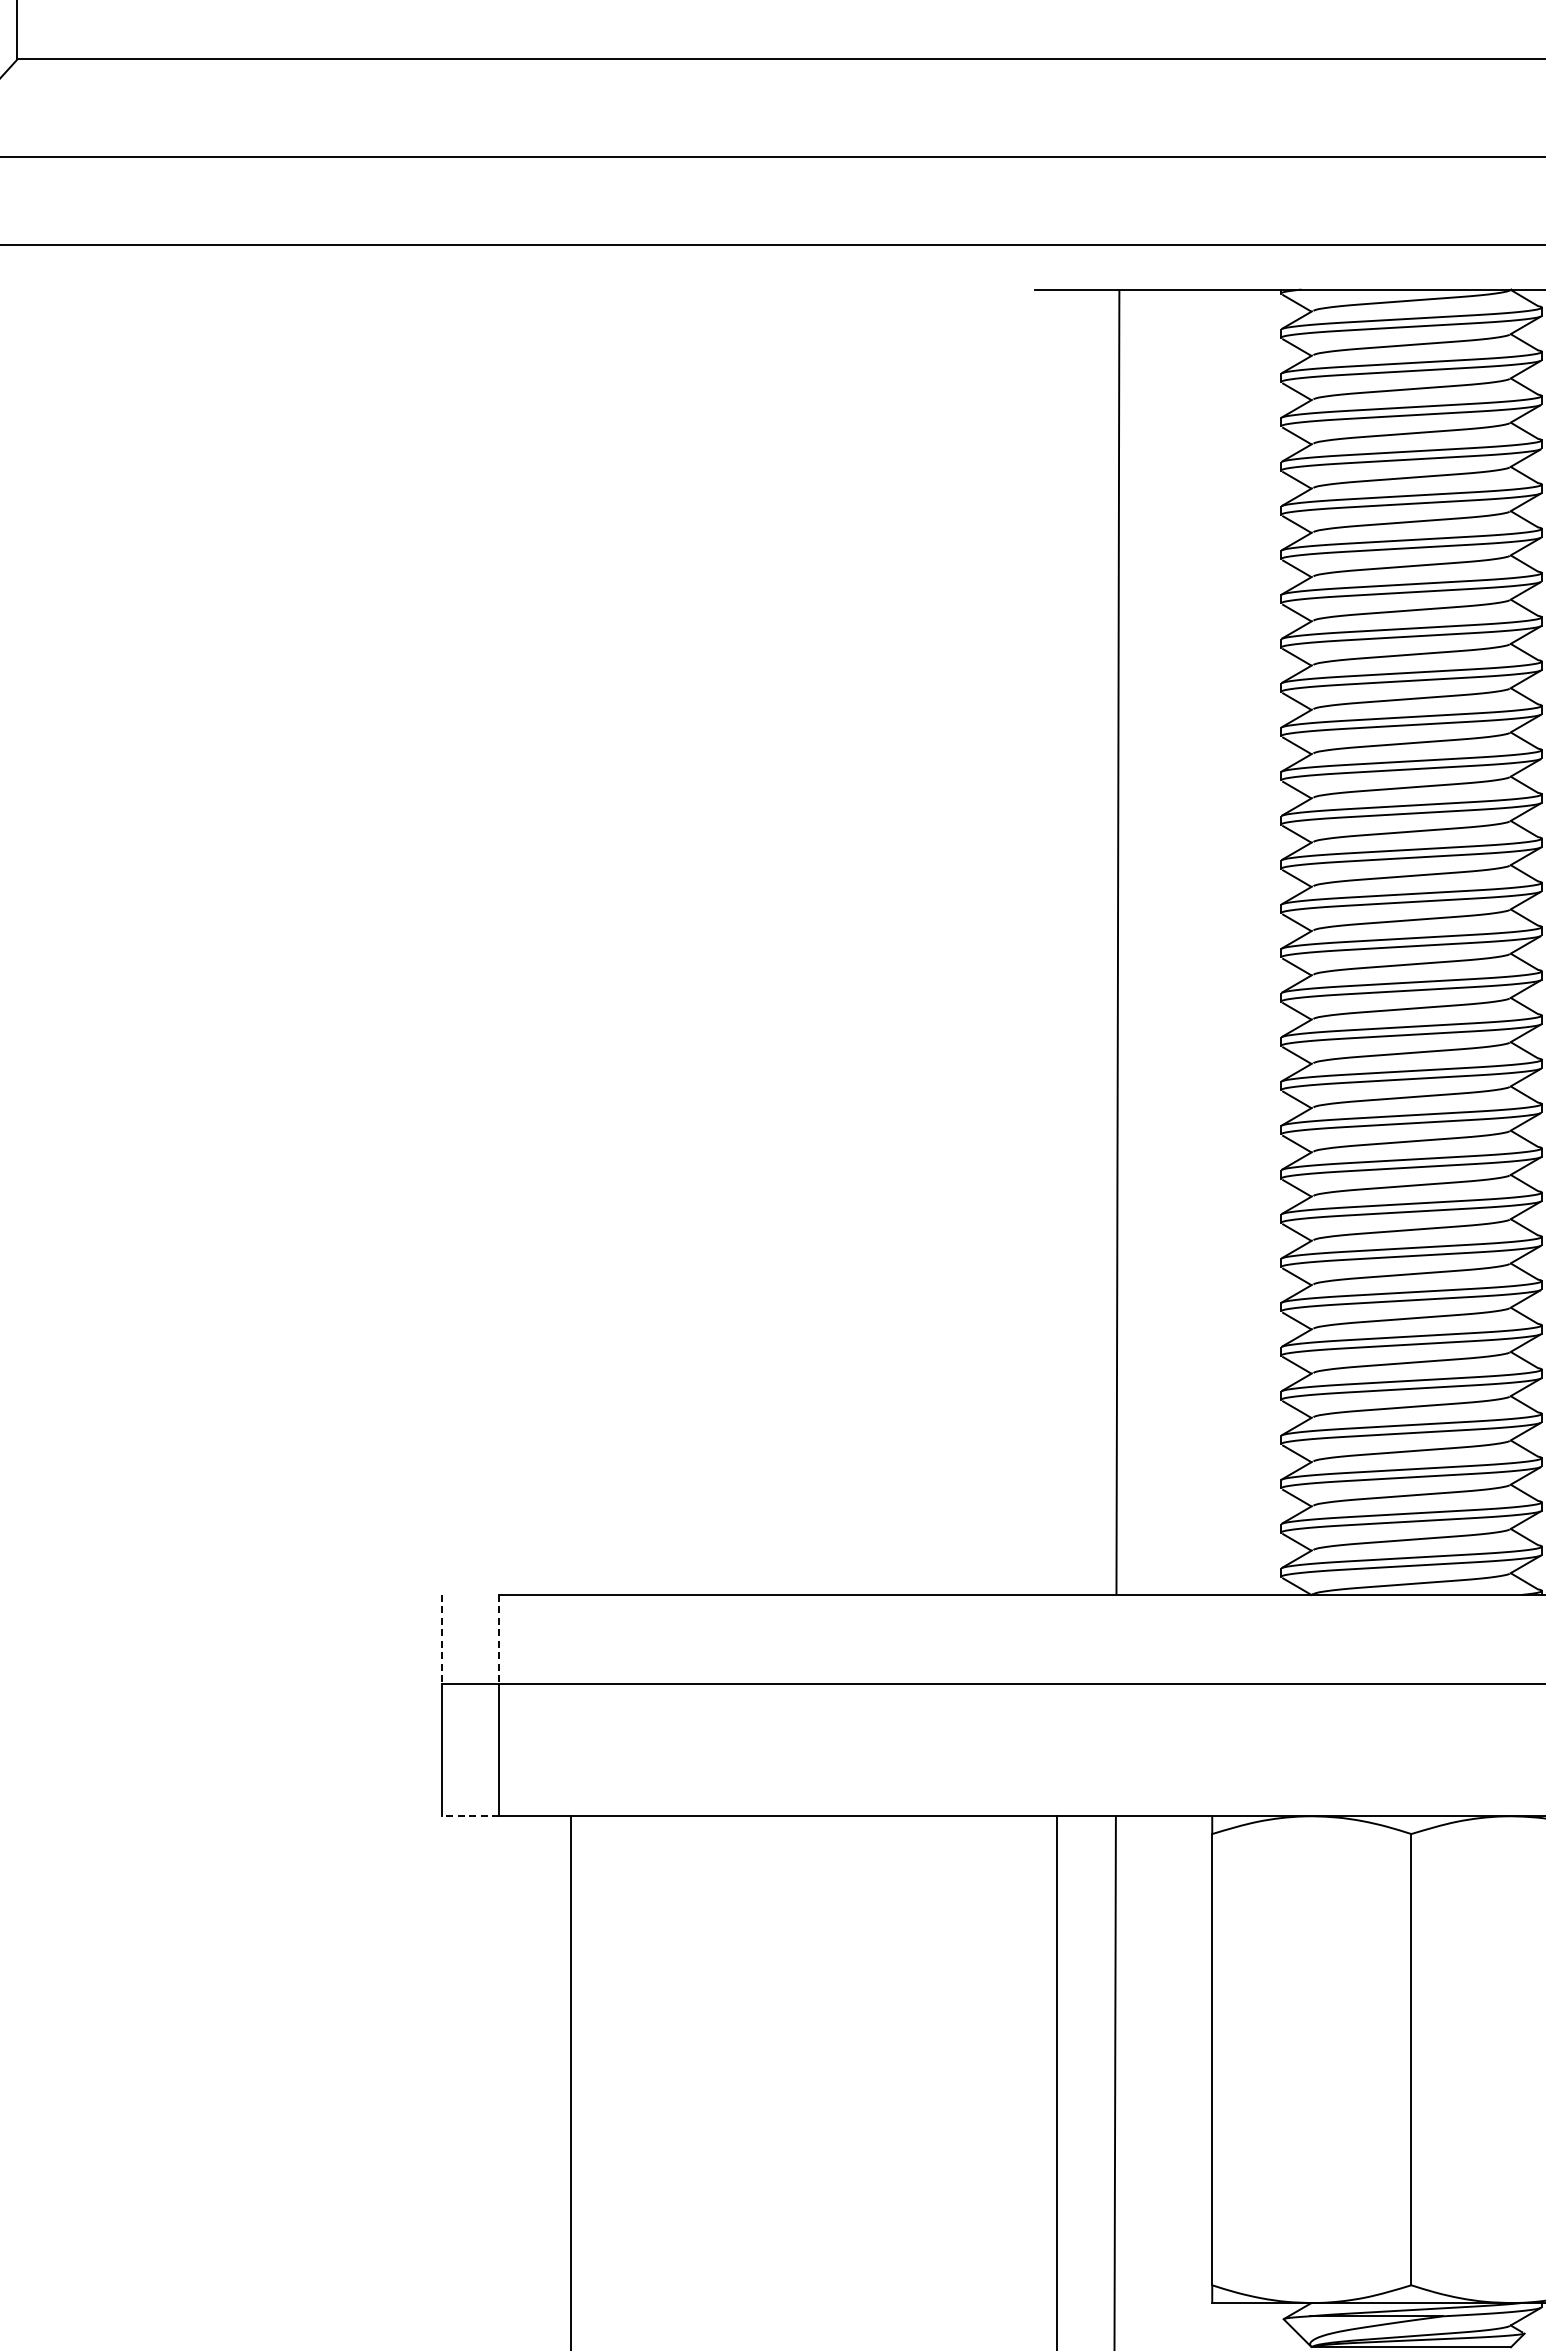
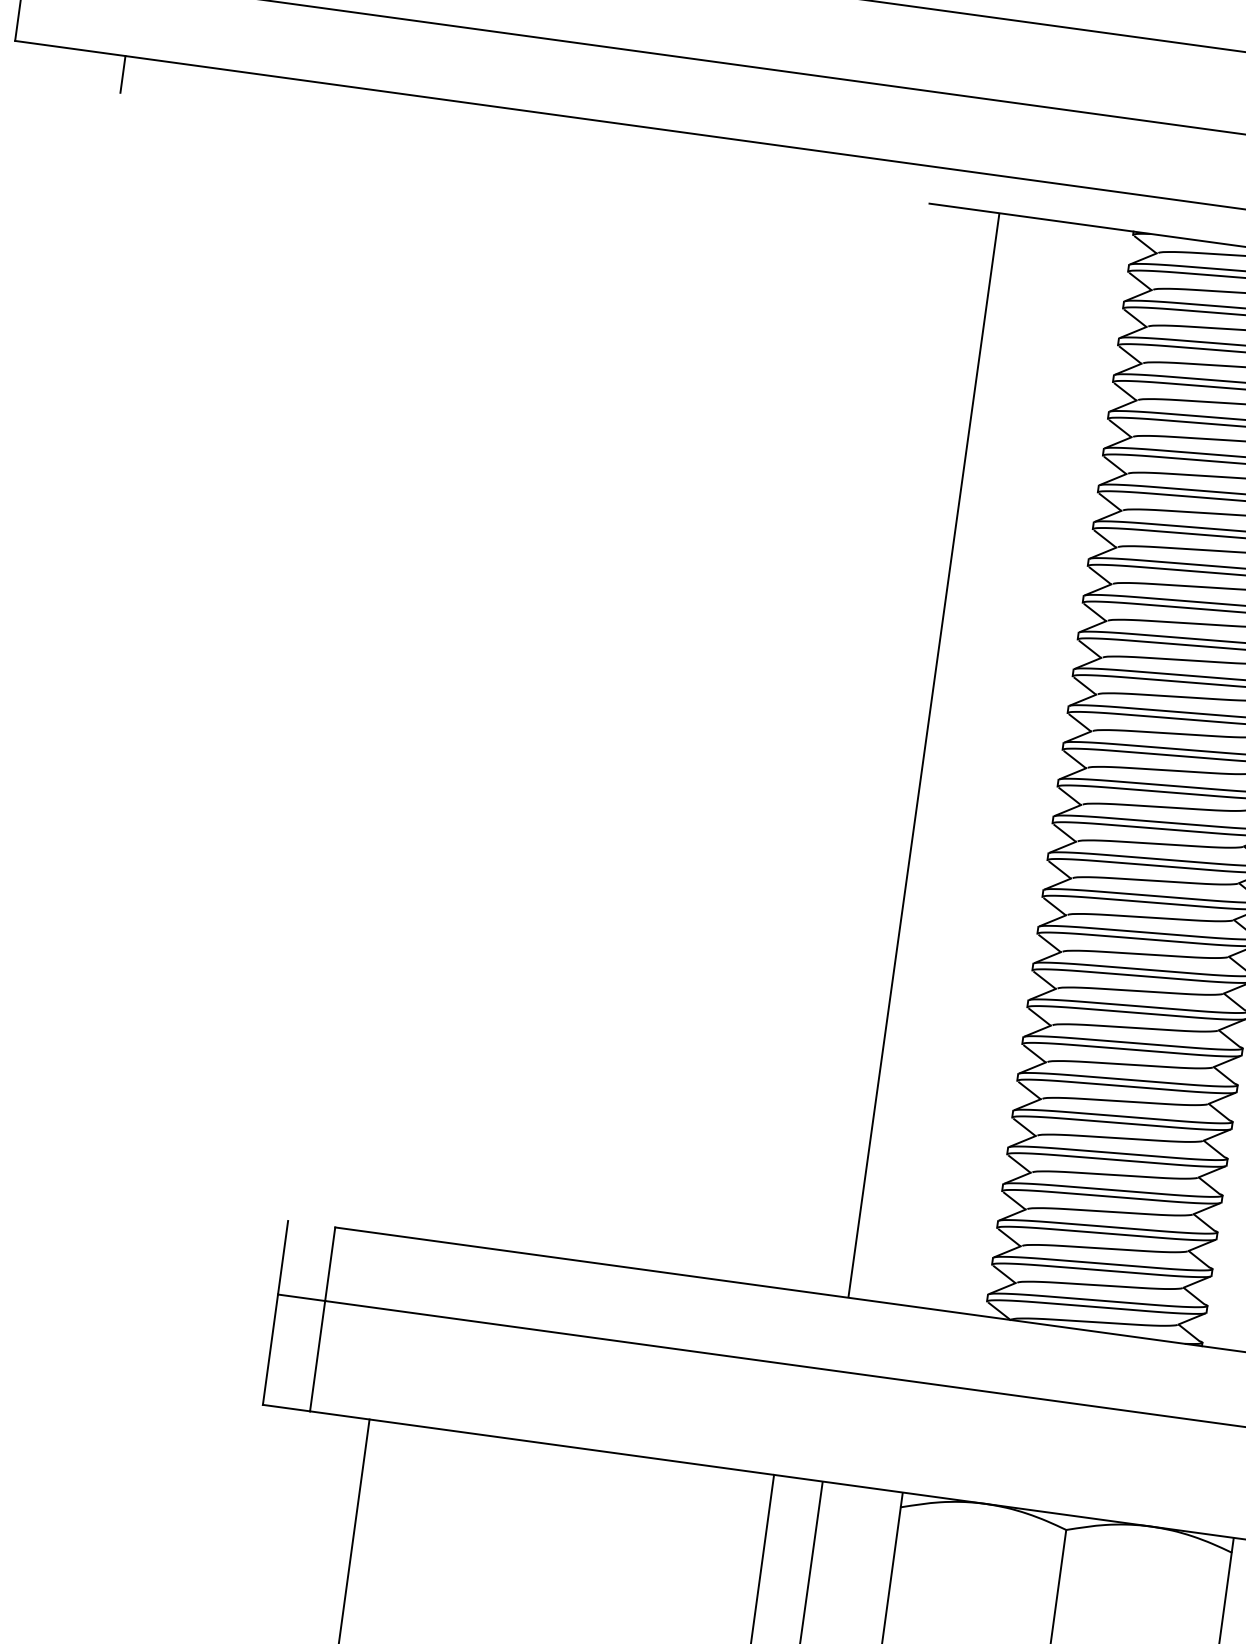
line: (61, 267) -> (122, 74), added
line: (442, 1639) -> (283, 1258), dashed -> solid
line: (498, 1639) -> (329, 1264), dashed -> solid
line: (470, 1816) -> (286, 1408), dashed -> solid

